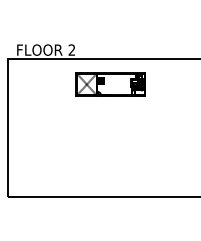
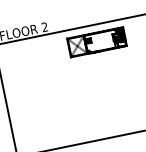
part: (110, 84) -> (96, 42), moved

